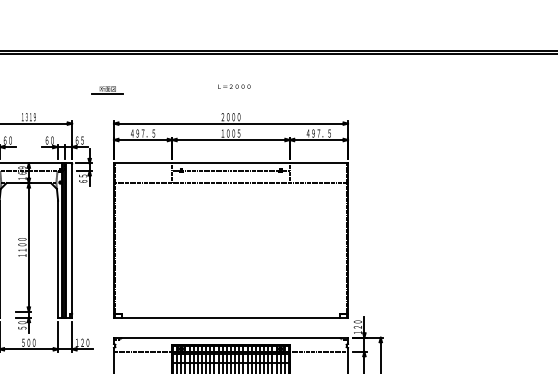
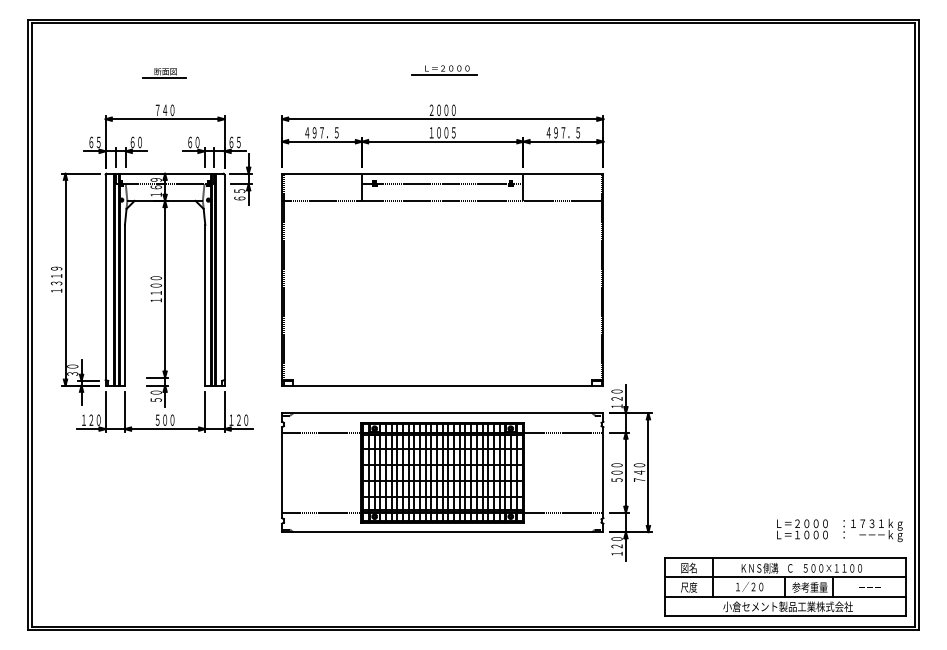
part: (107, 90) -> (164, 73), moved
line: (232, 91) -> (444, 74), added
text: (28, 117) -> (164, 110), １３１９ -> ７４０

